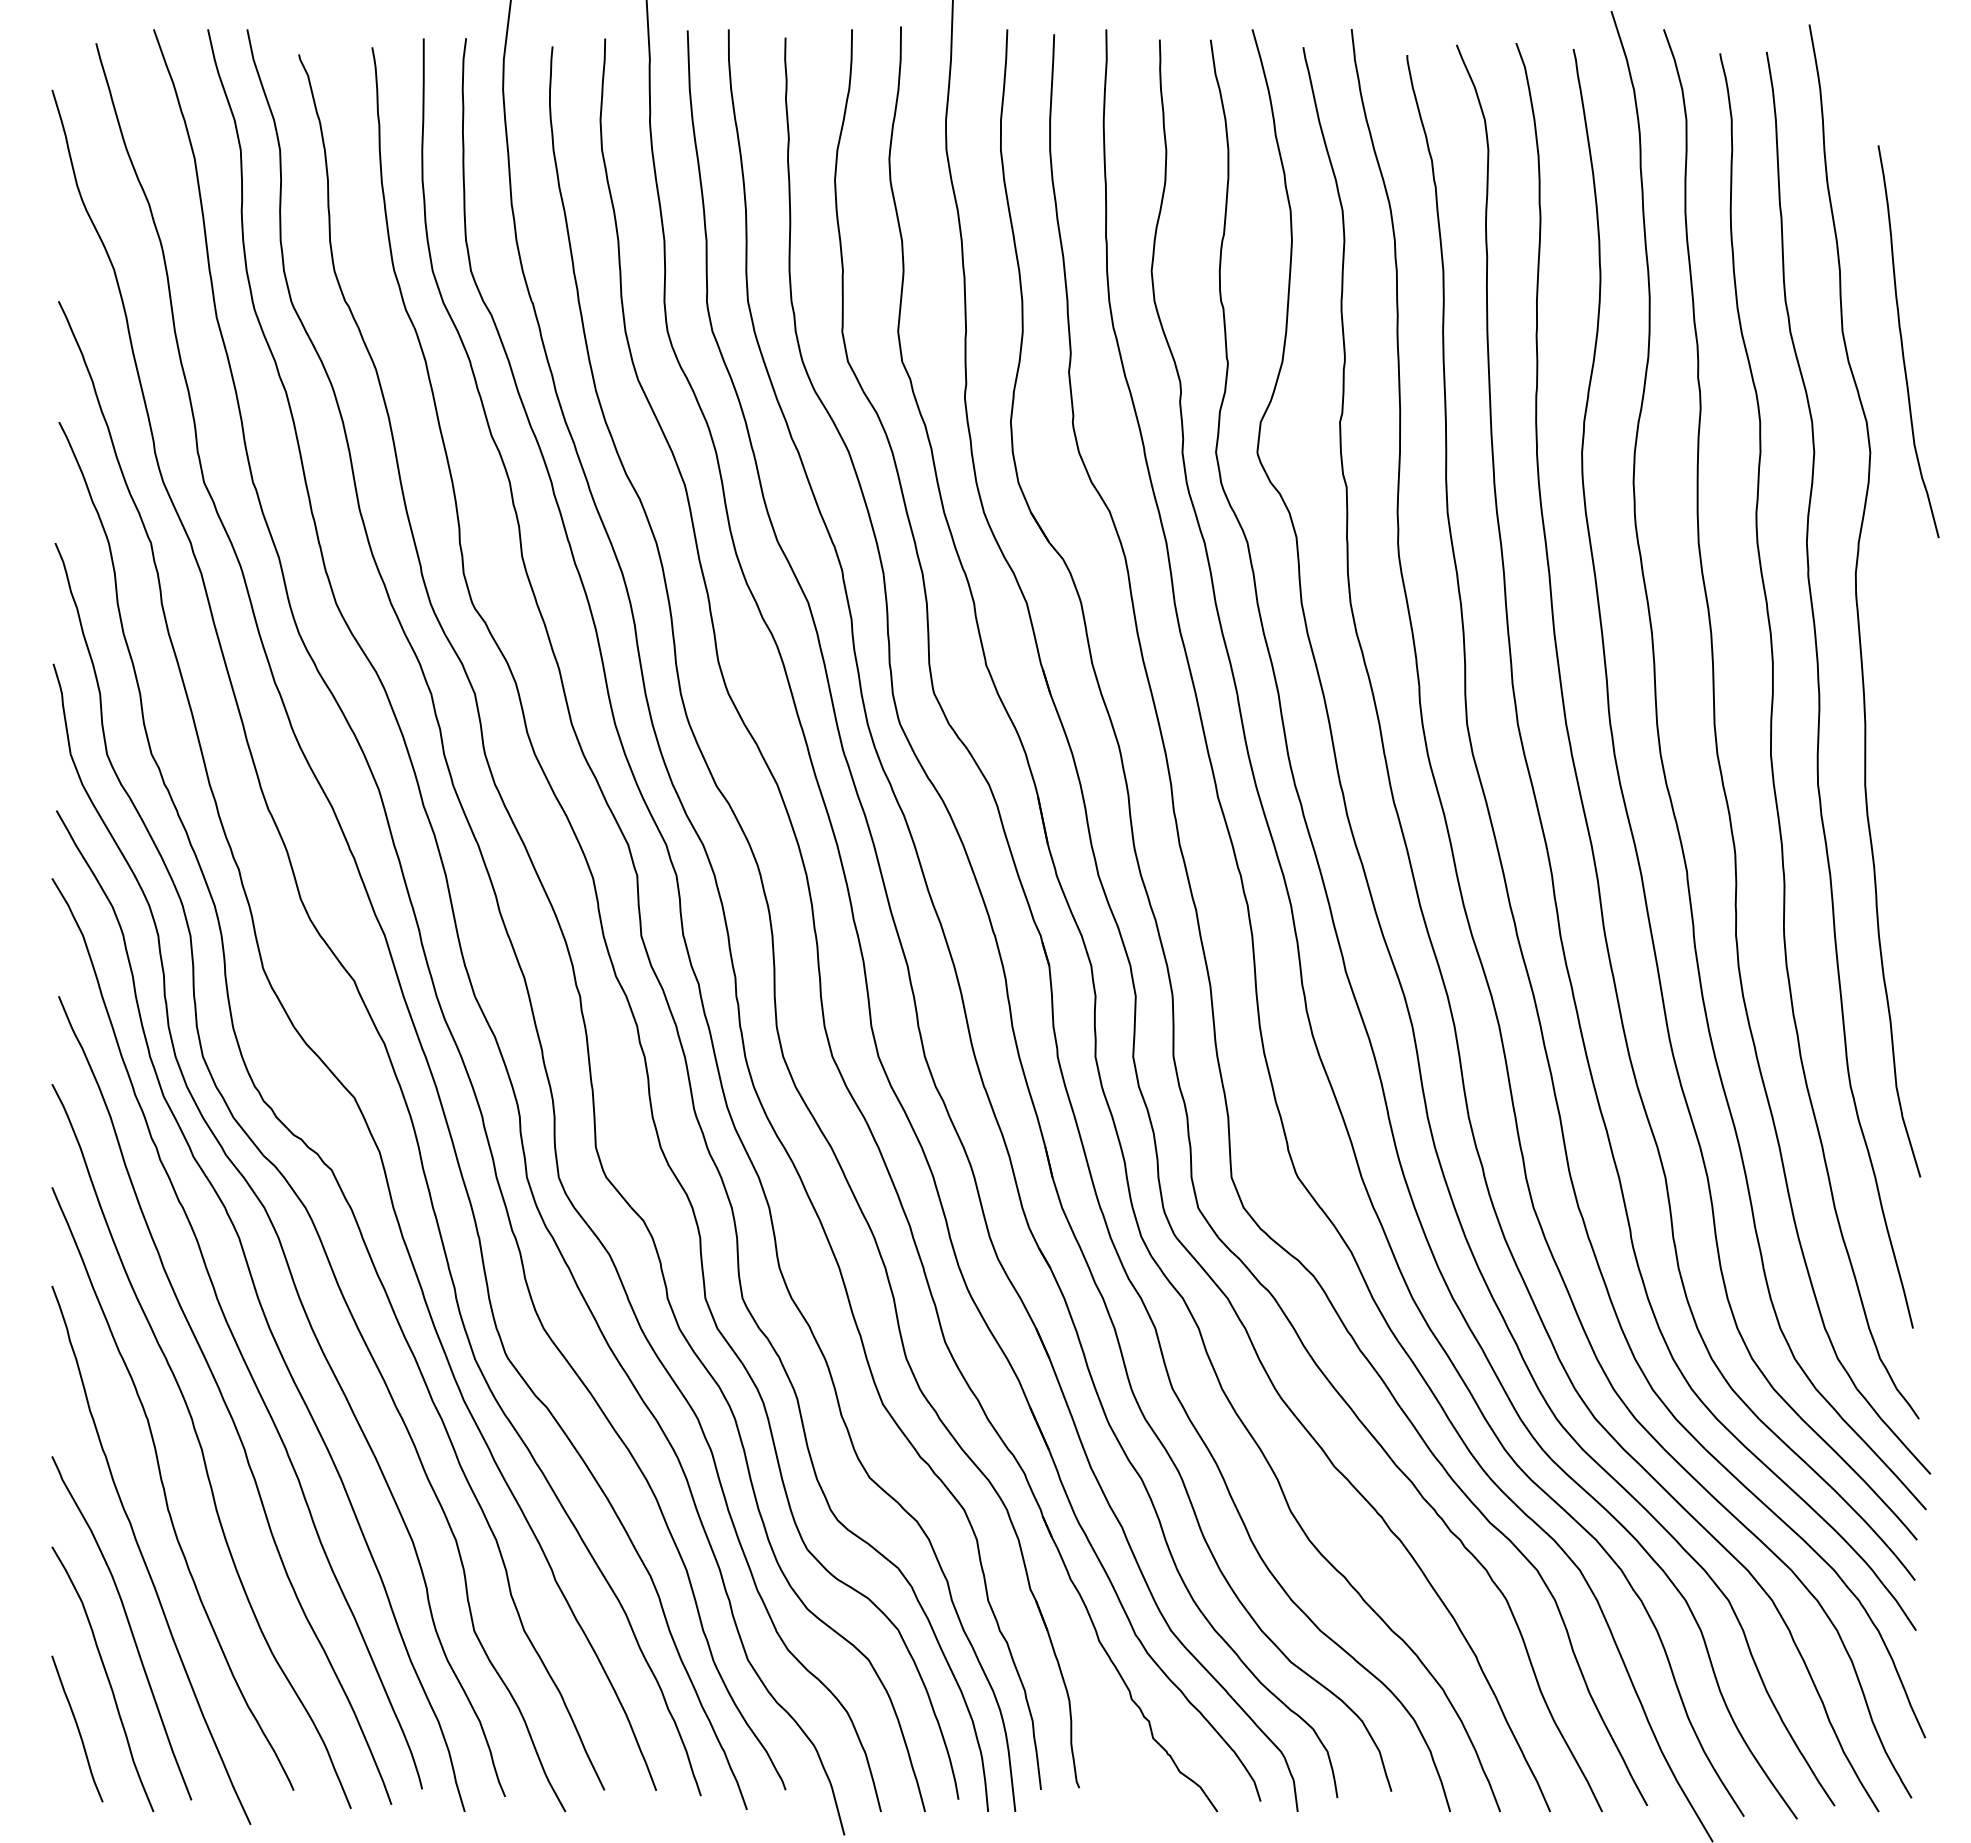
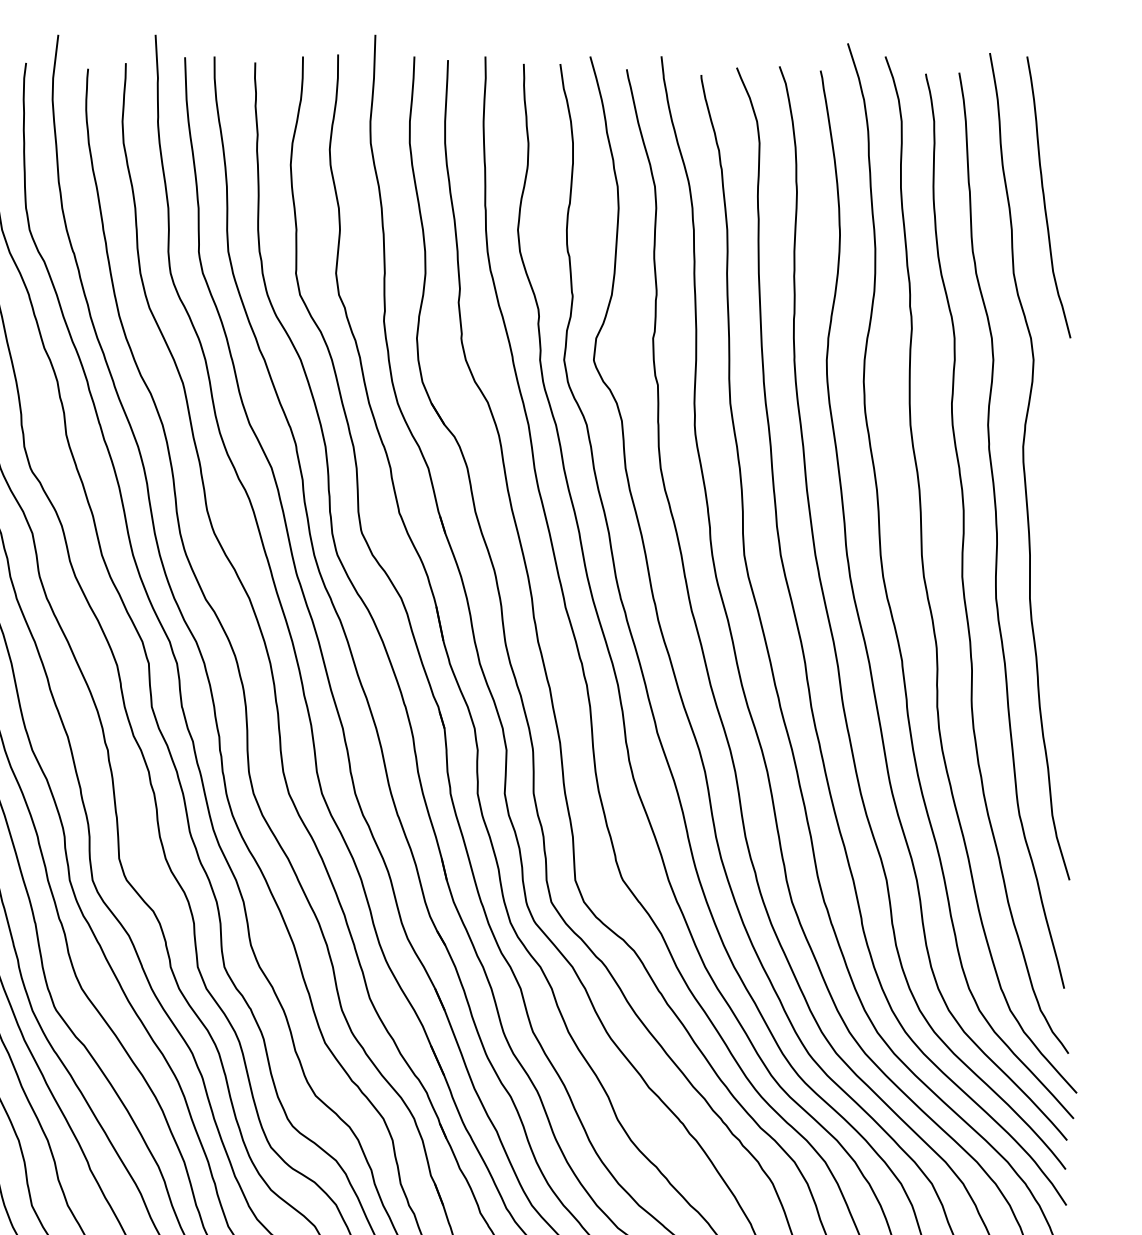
curve: (1902, 341) -> (1044, 197), moved

